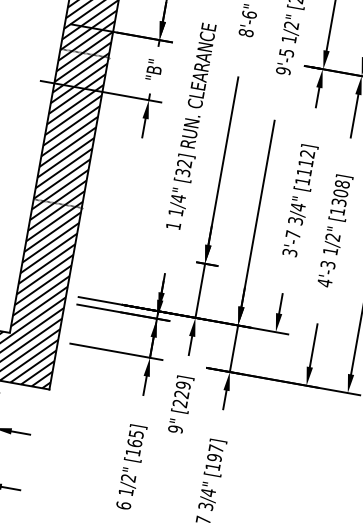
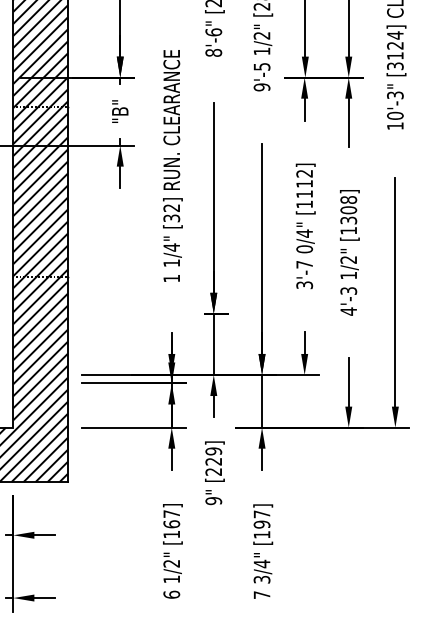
text: (295, 221) -> (304, 249), 3/4" -> 0/4"
text: (136, 433) -> (171, 513), [165] -> [167]

